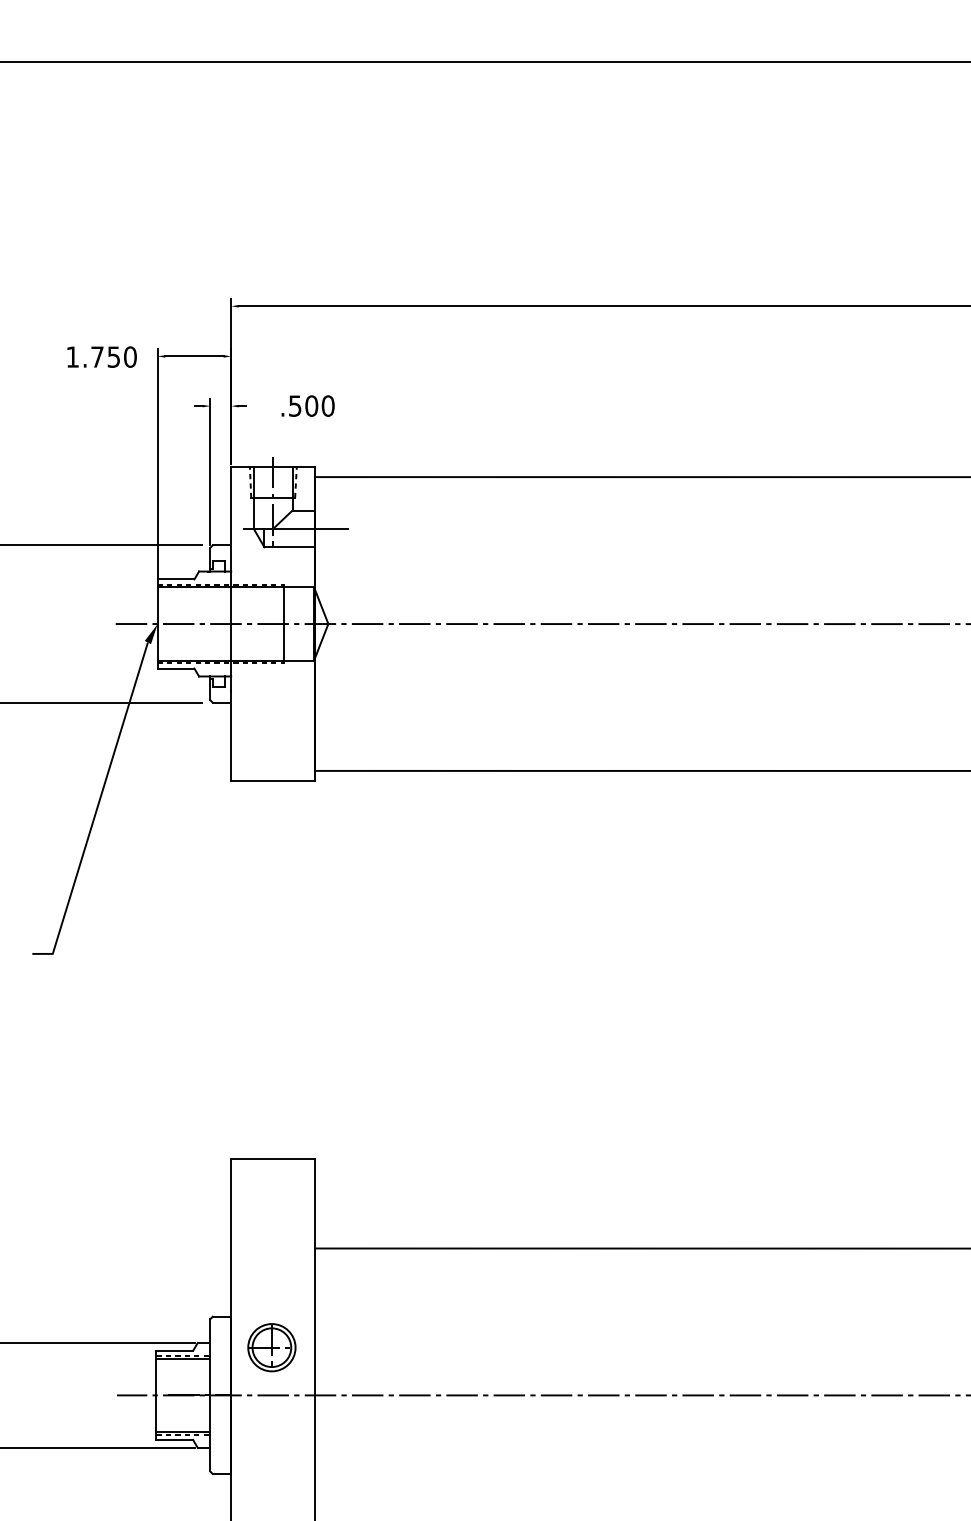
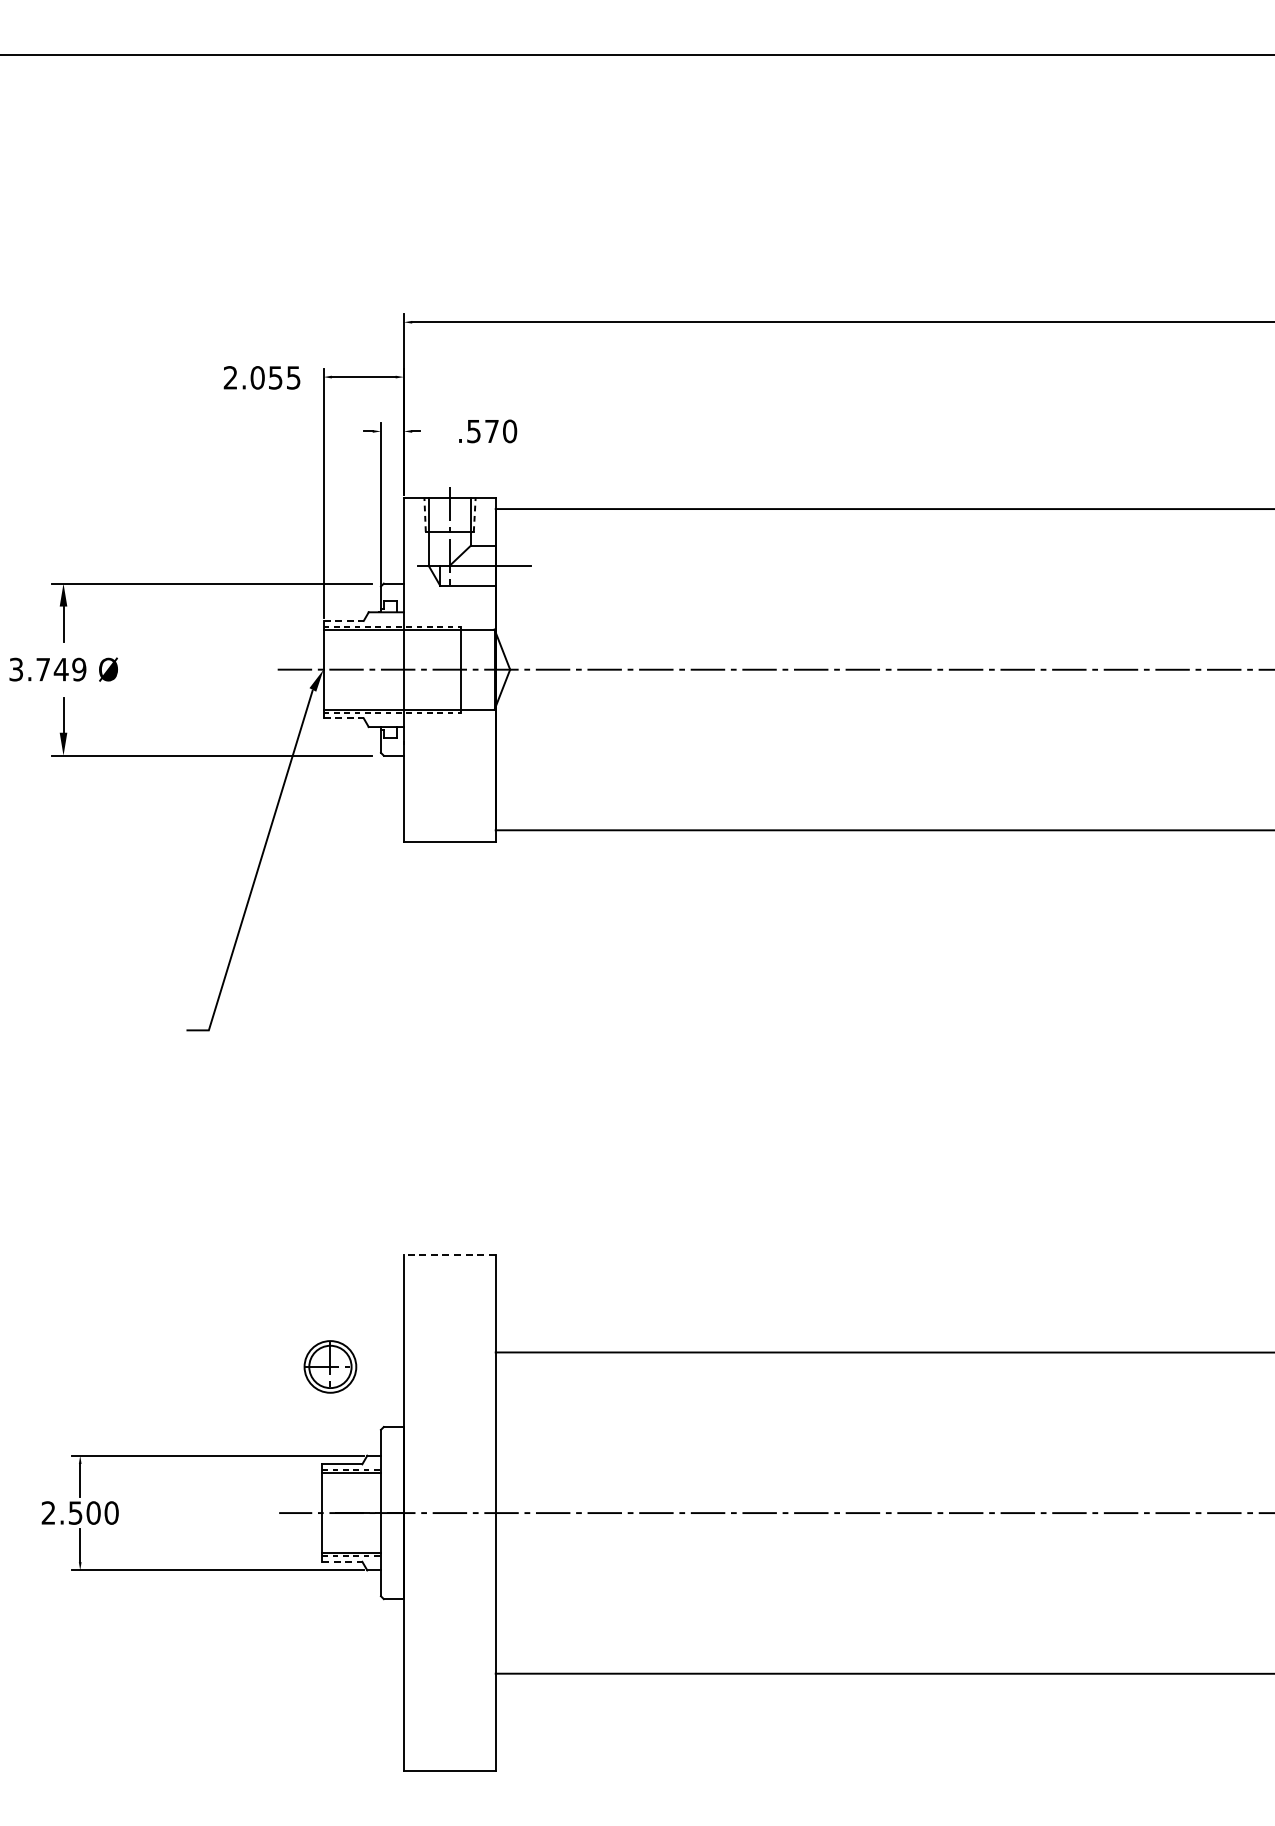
text: (100, 356) -> (261, 377), 1.750 -> 2.055
text: (312, 406) -> (492, 431), .500 -> .570
line: (176, 579) -> (344, 620), solid -> dashed
line: (176, 668) -> (344, 718), solid -> dashed
line: (272, 1158) -> (449, 1254), solid -> dashed
part: (271, 1347) -> (330, 1366), moved
line: (175, 1439) -> (342, 1561), solid -> dashed

